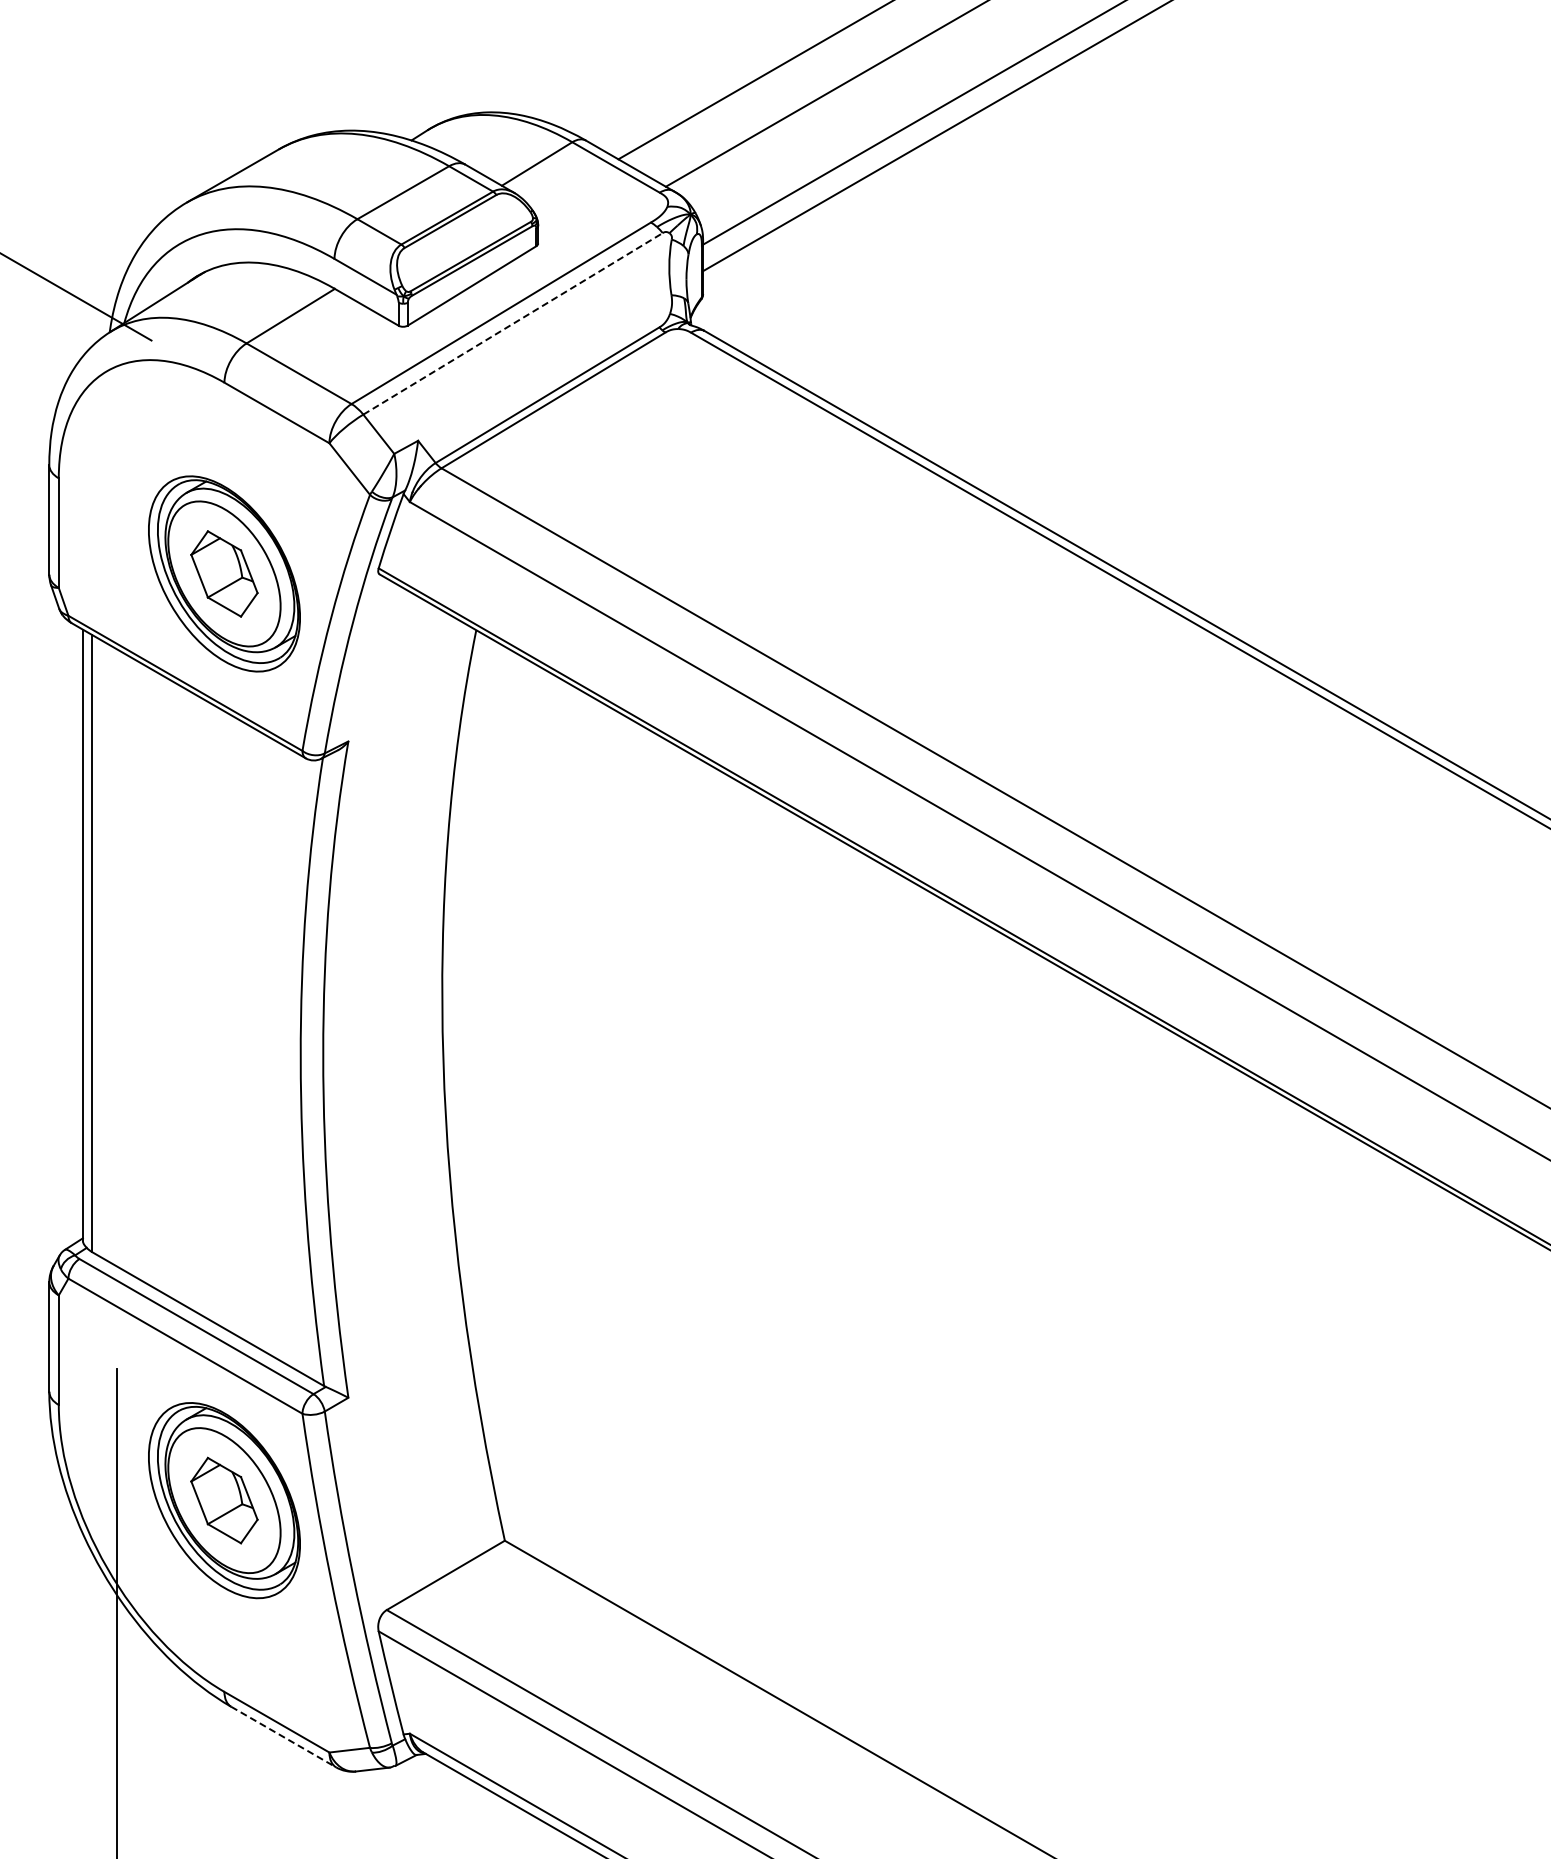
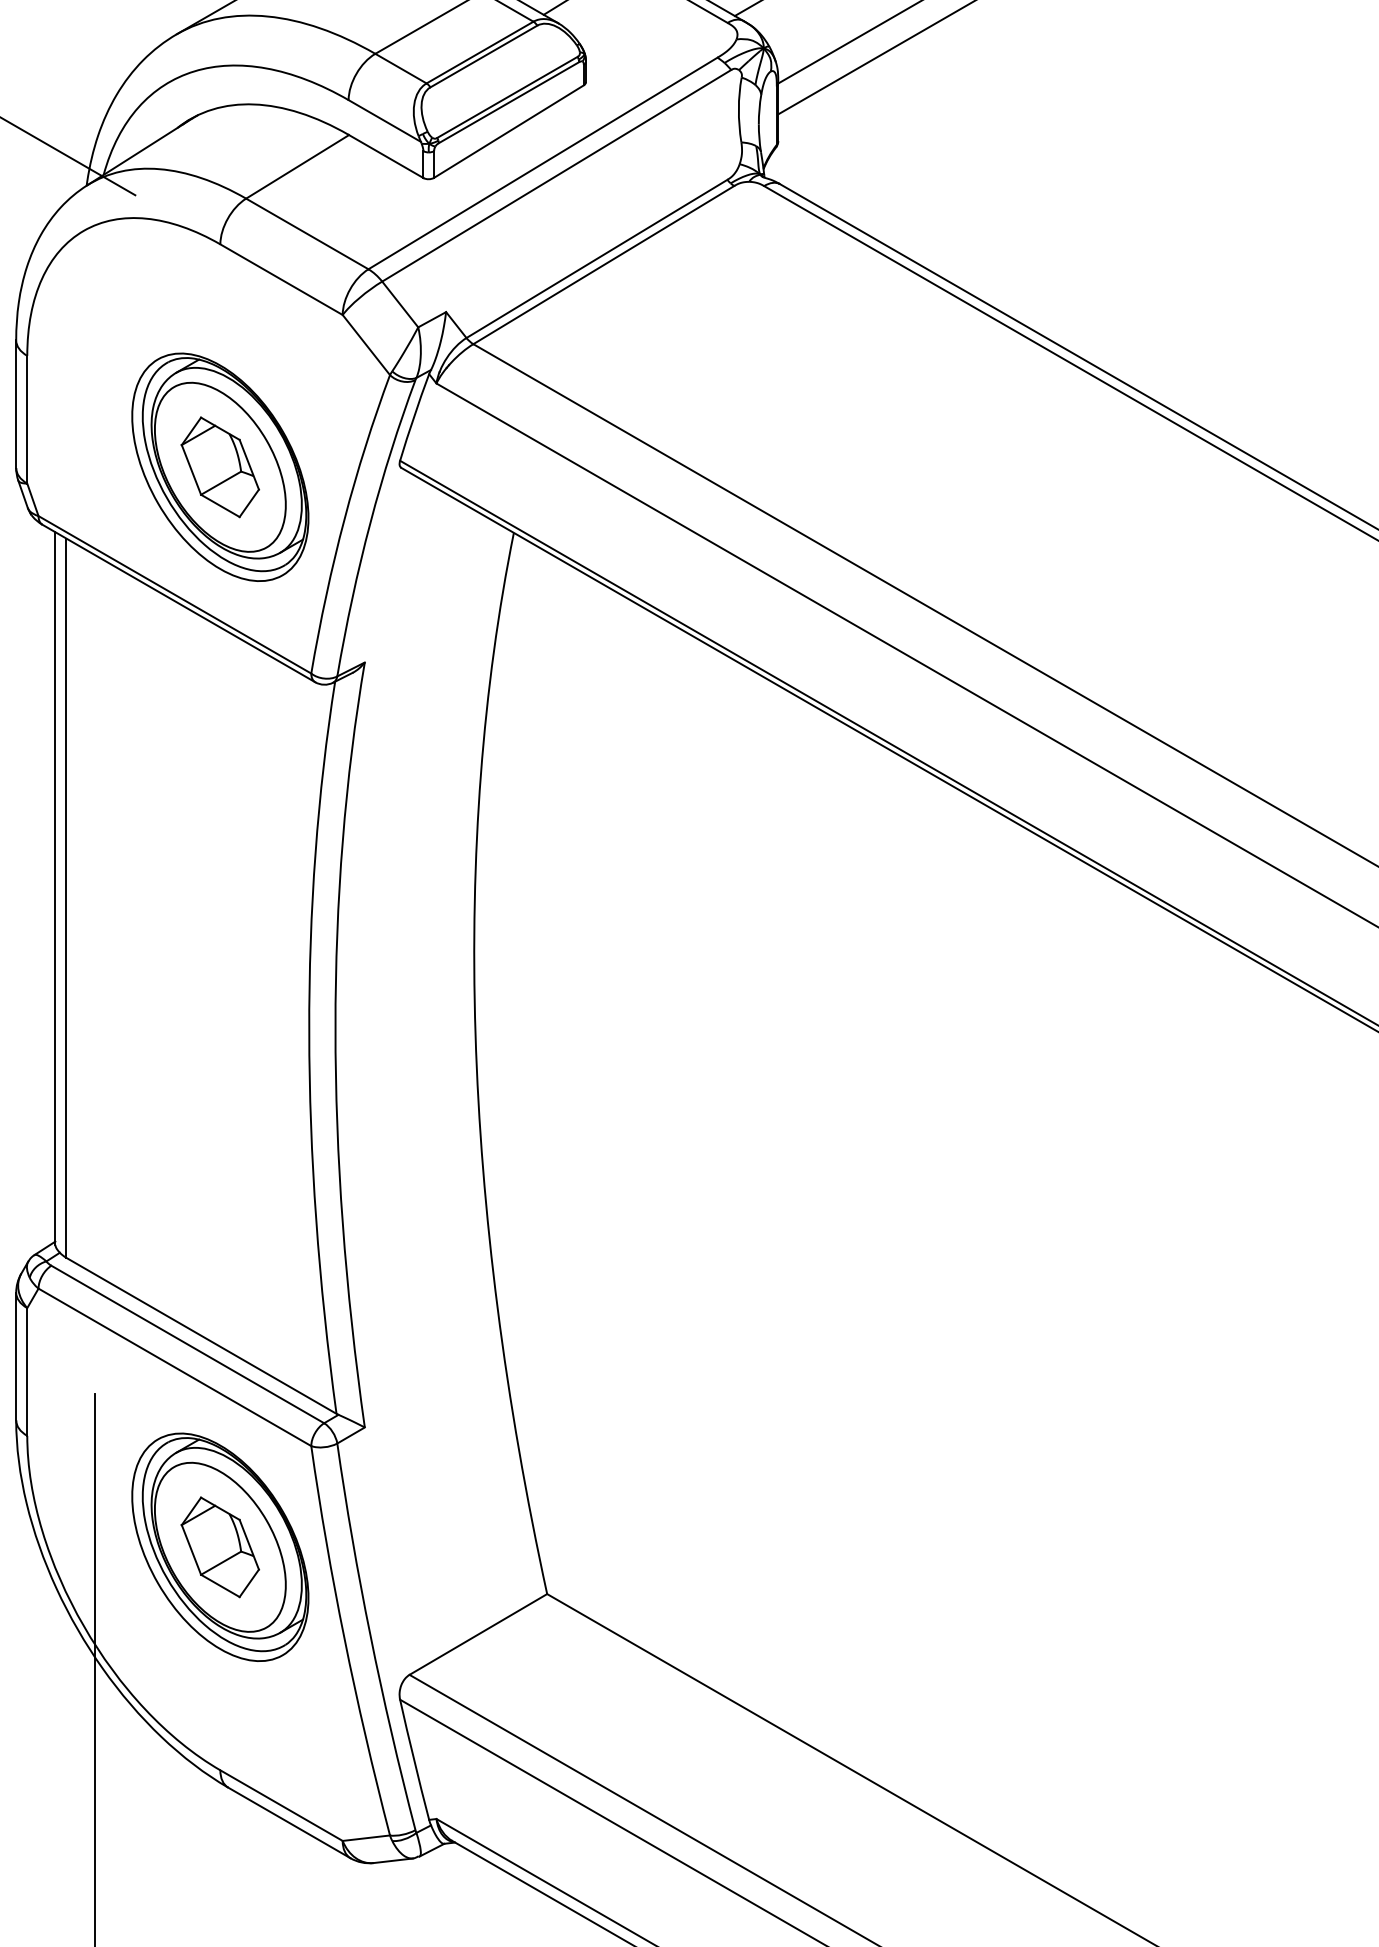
line: (513, 323) -> (557, 175), dashed -> solid
line: (283, 1737) -> (289, 1823), dashed -> solid

